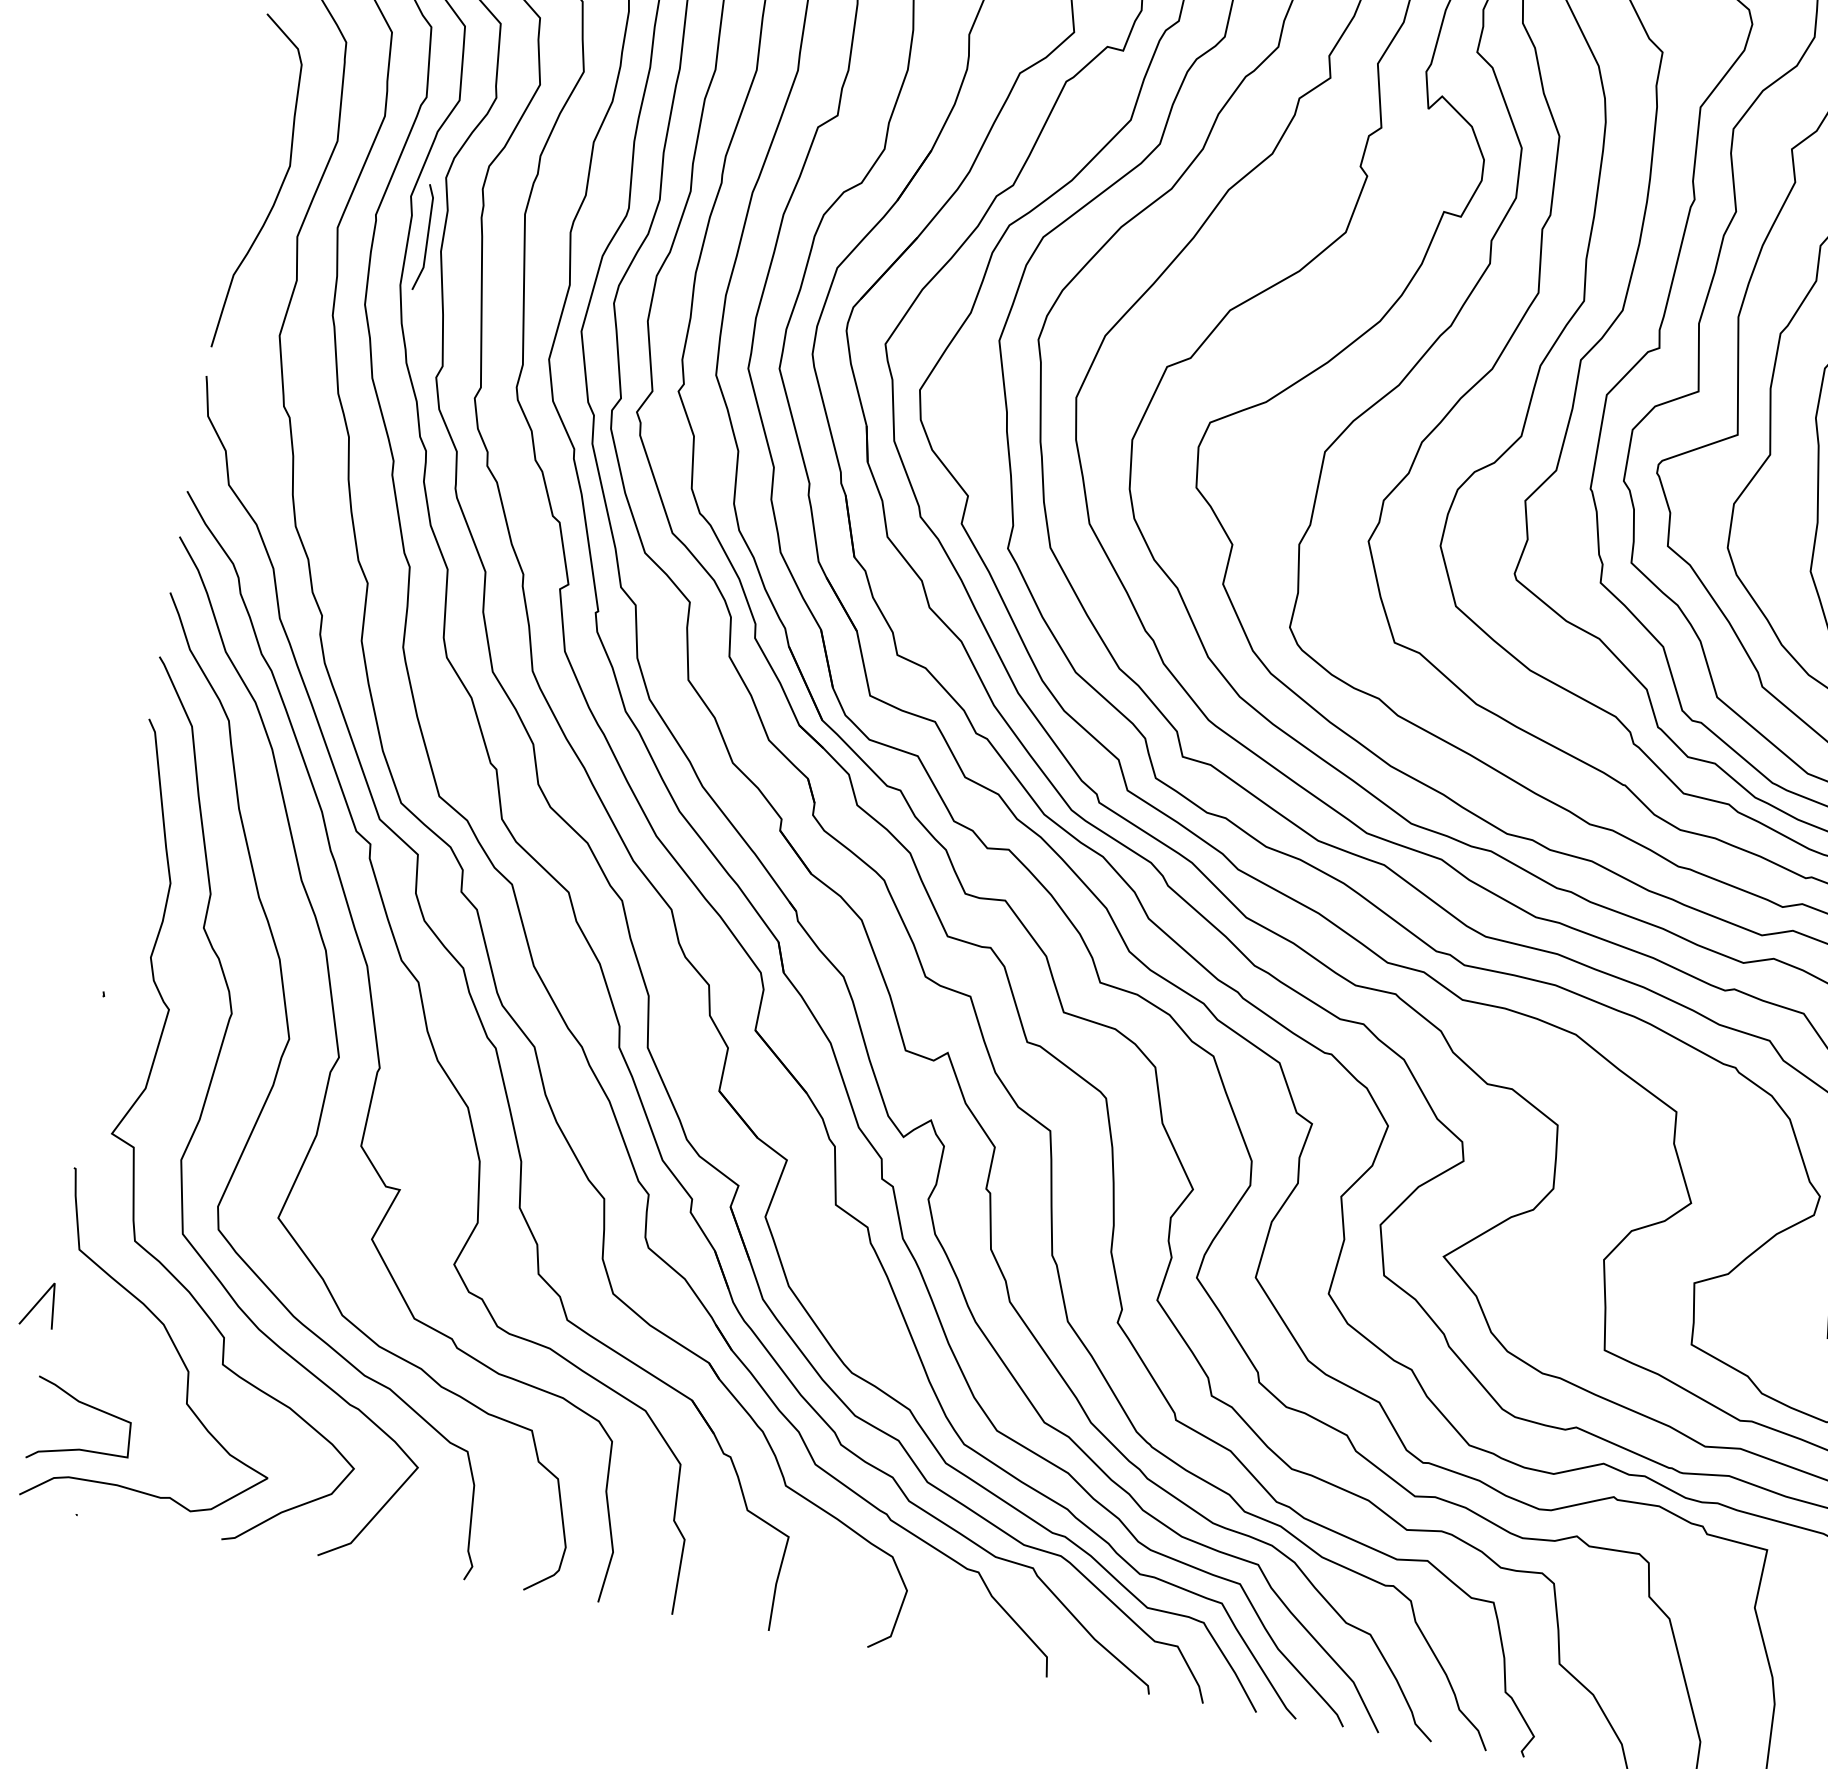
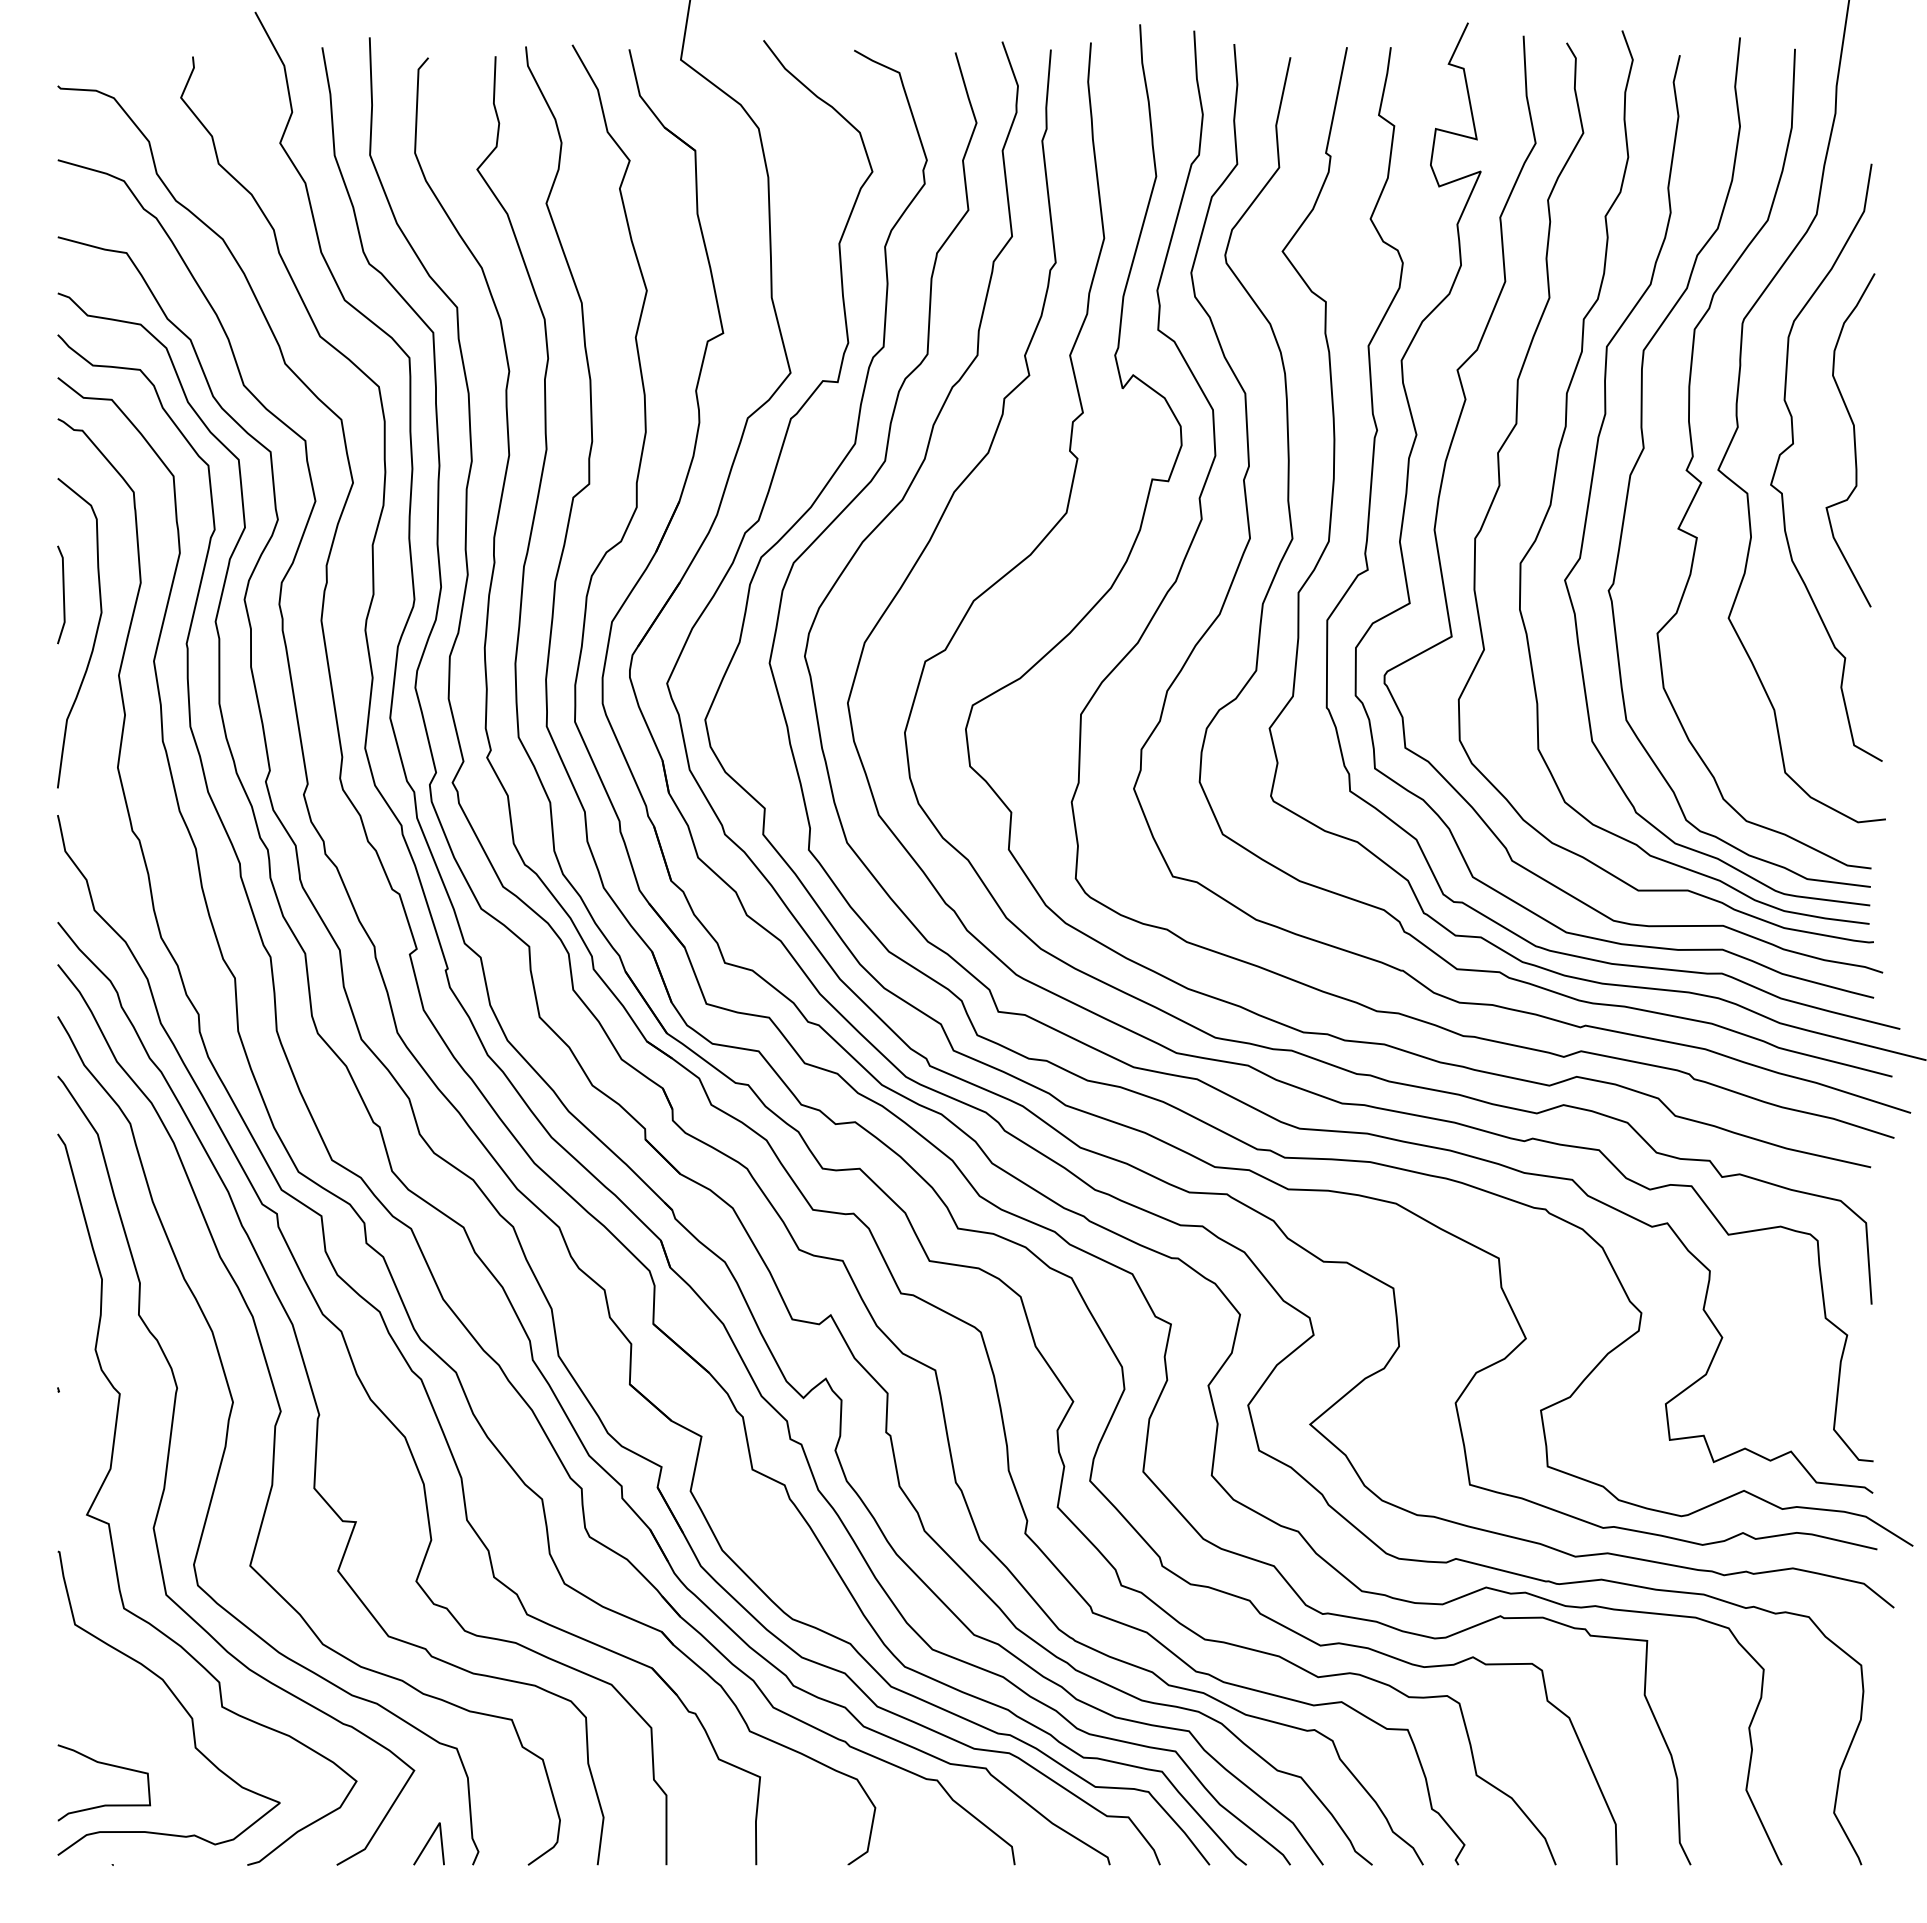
line: (427, 237) -> (63, 594), moved
line: (38, 1303) -> (428, 1843), moved

